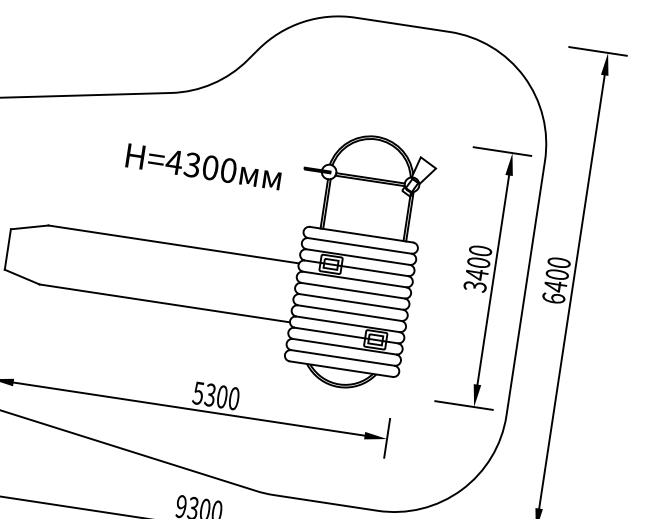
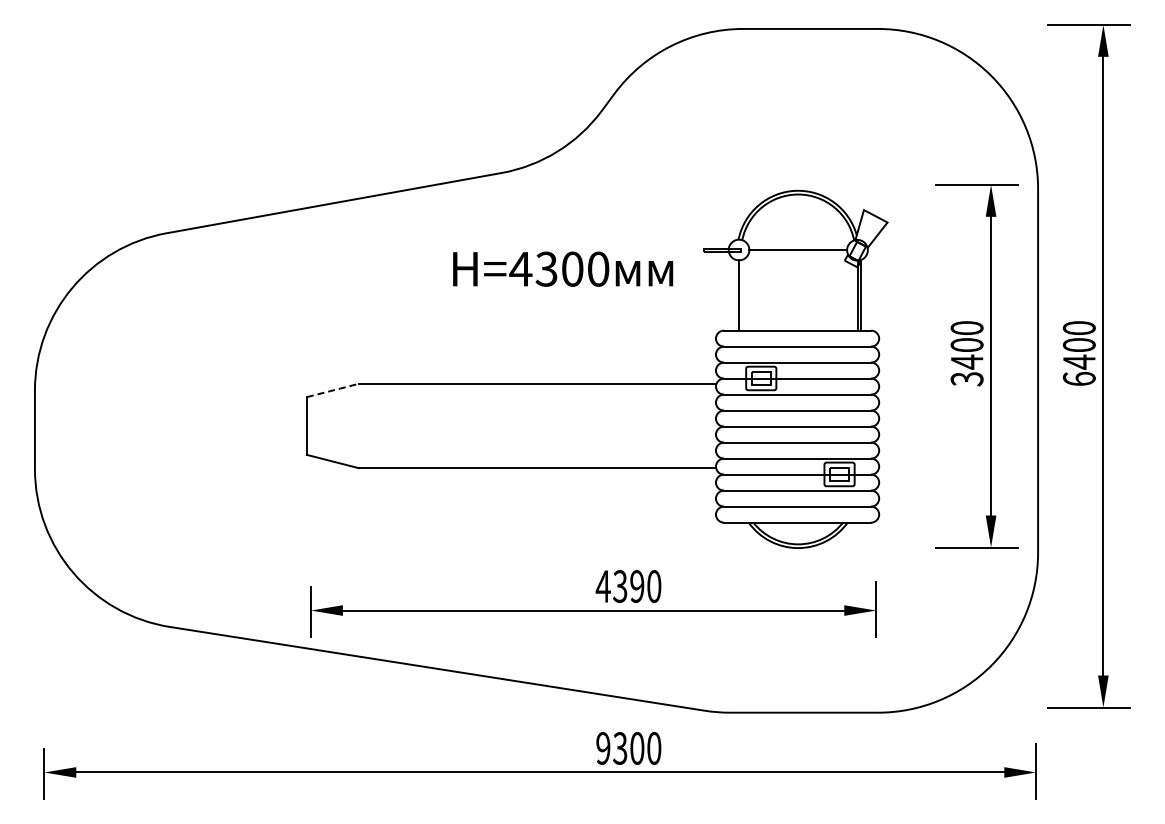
line: (369, 180) -> (797, 253), removed
line: (326, 203) -> (742, 294), removed
line: (29, 227) -> (332, 390), solid -> dashed
text: (209, 395) -> (619, 586), 5300 -> 4390

